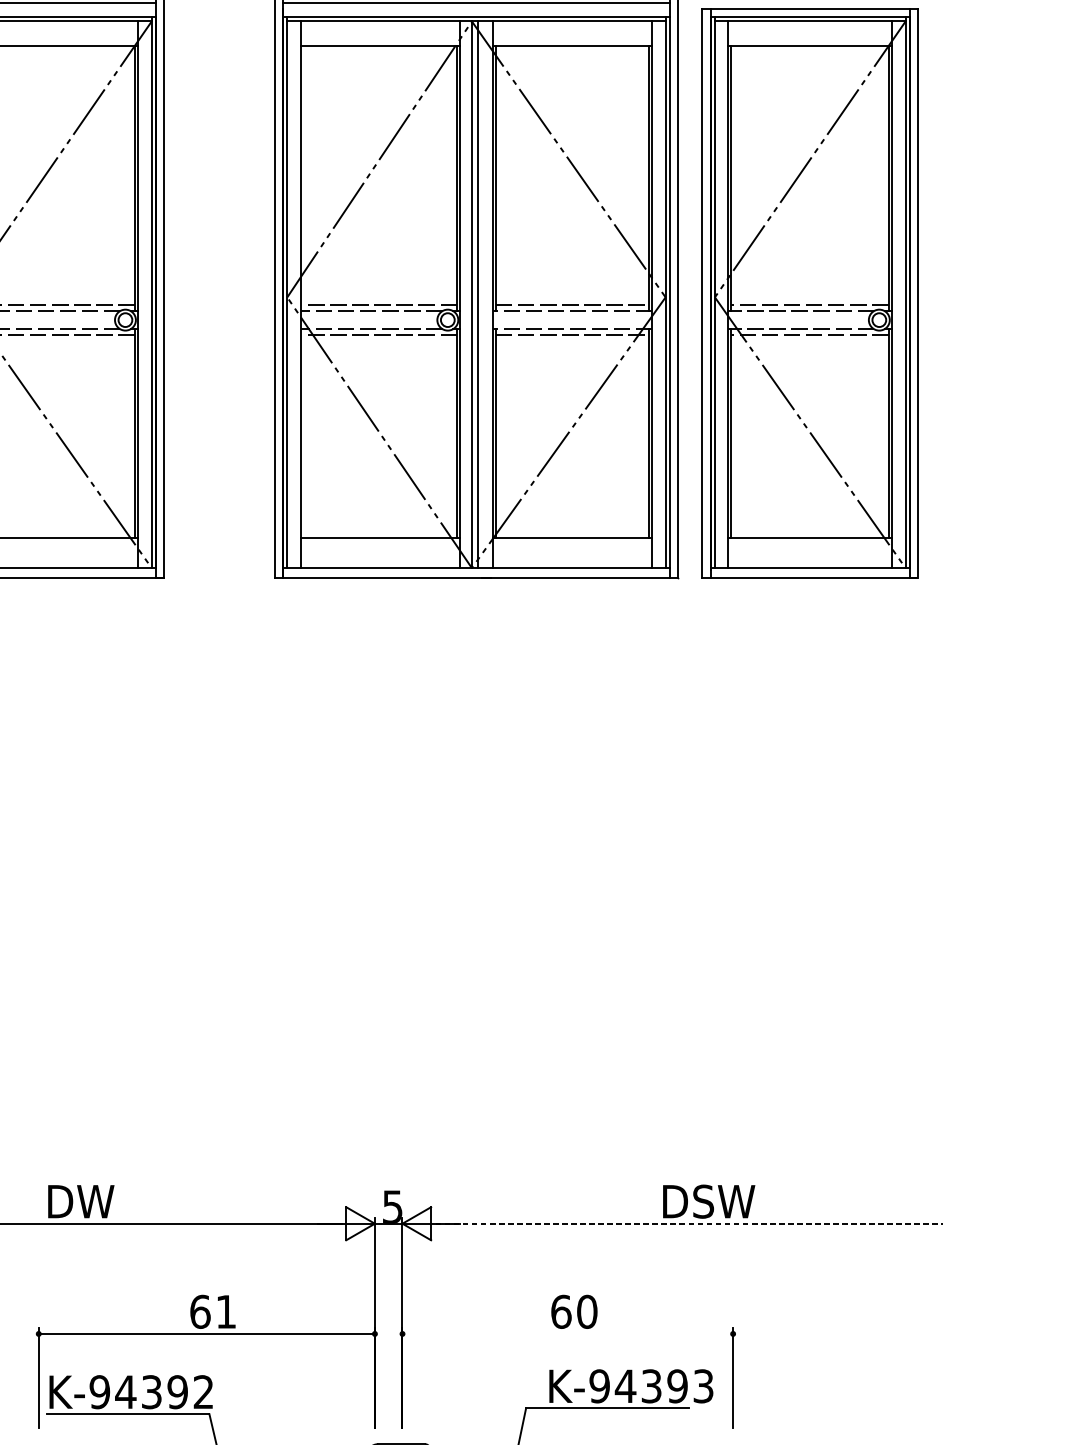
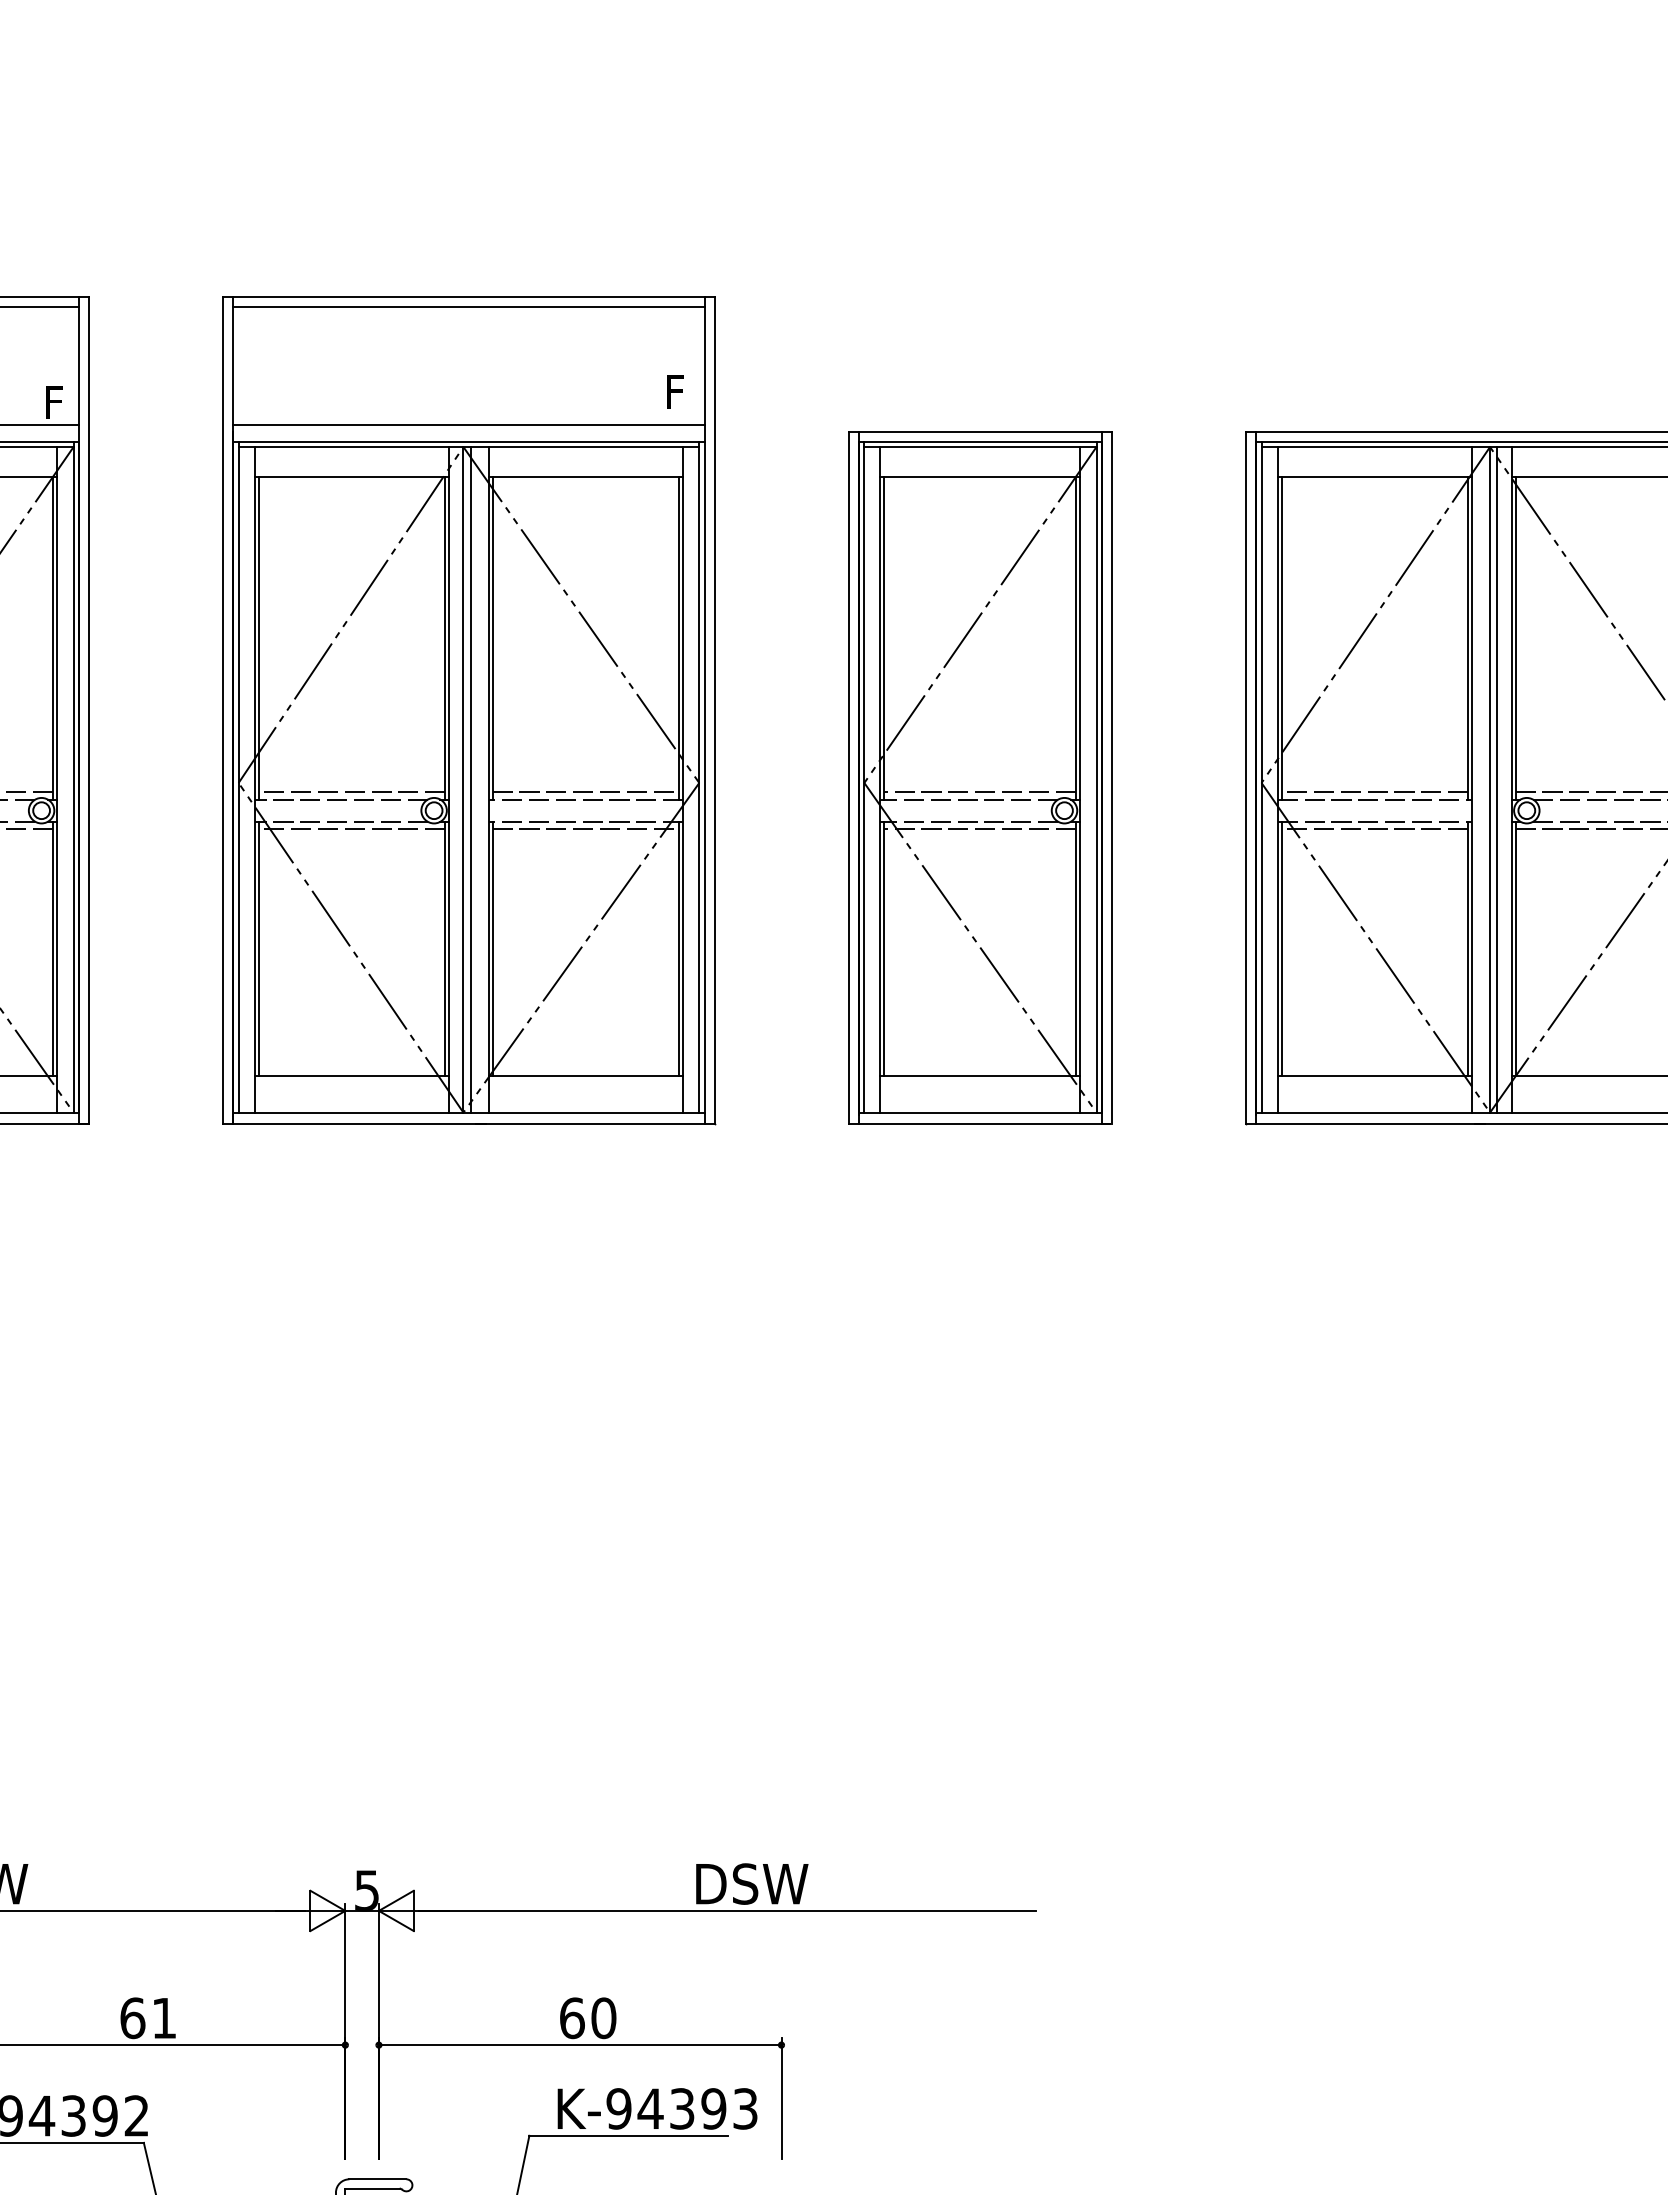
line: (303, 177) -> (258, 637), added
part: (810, 292) -> (980, 777), moved
line: (303, 433) -> (258, 948), added
line: (688, 1223) -> (727, 1910), dashed -> solid
line: (567, 1334) -> (579, 2045), added

